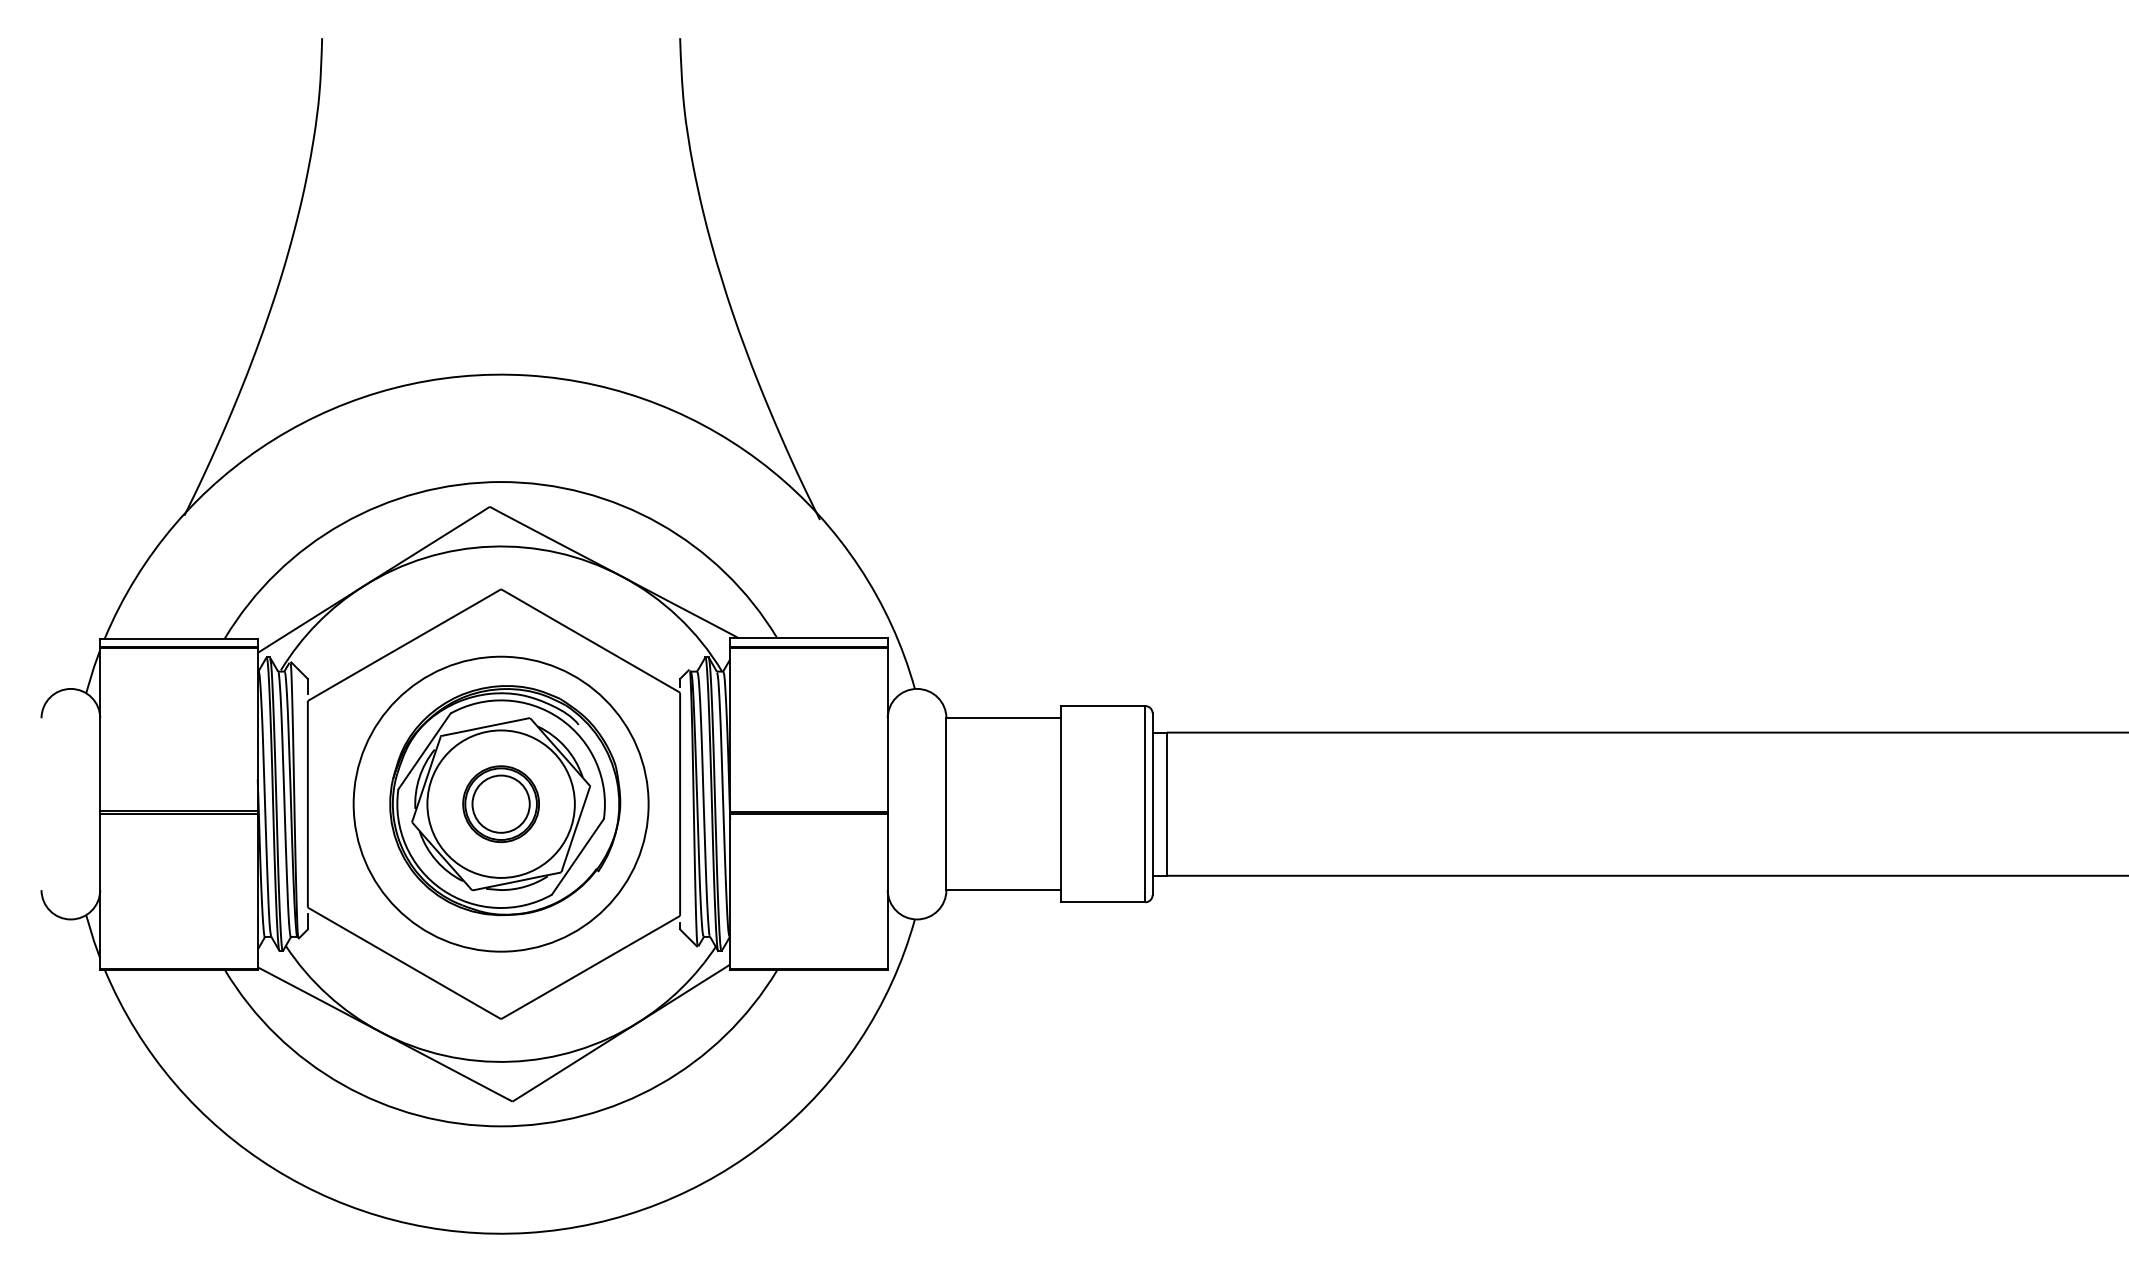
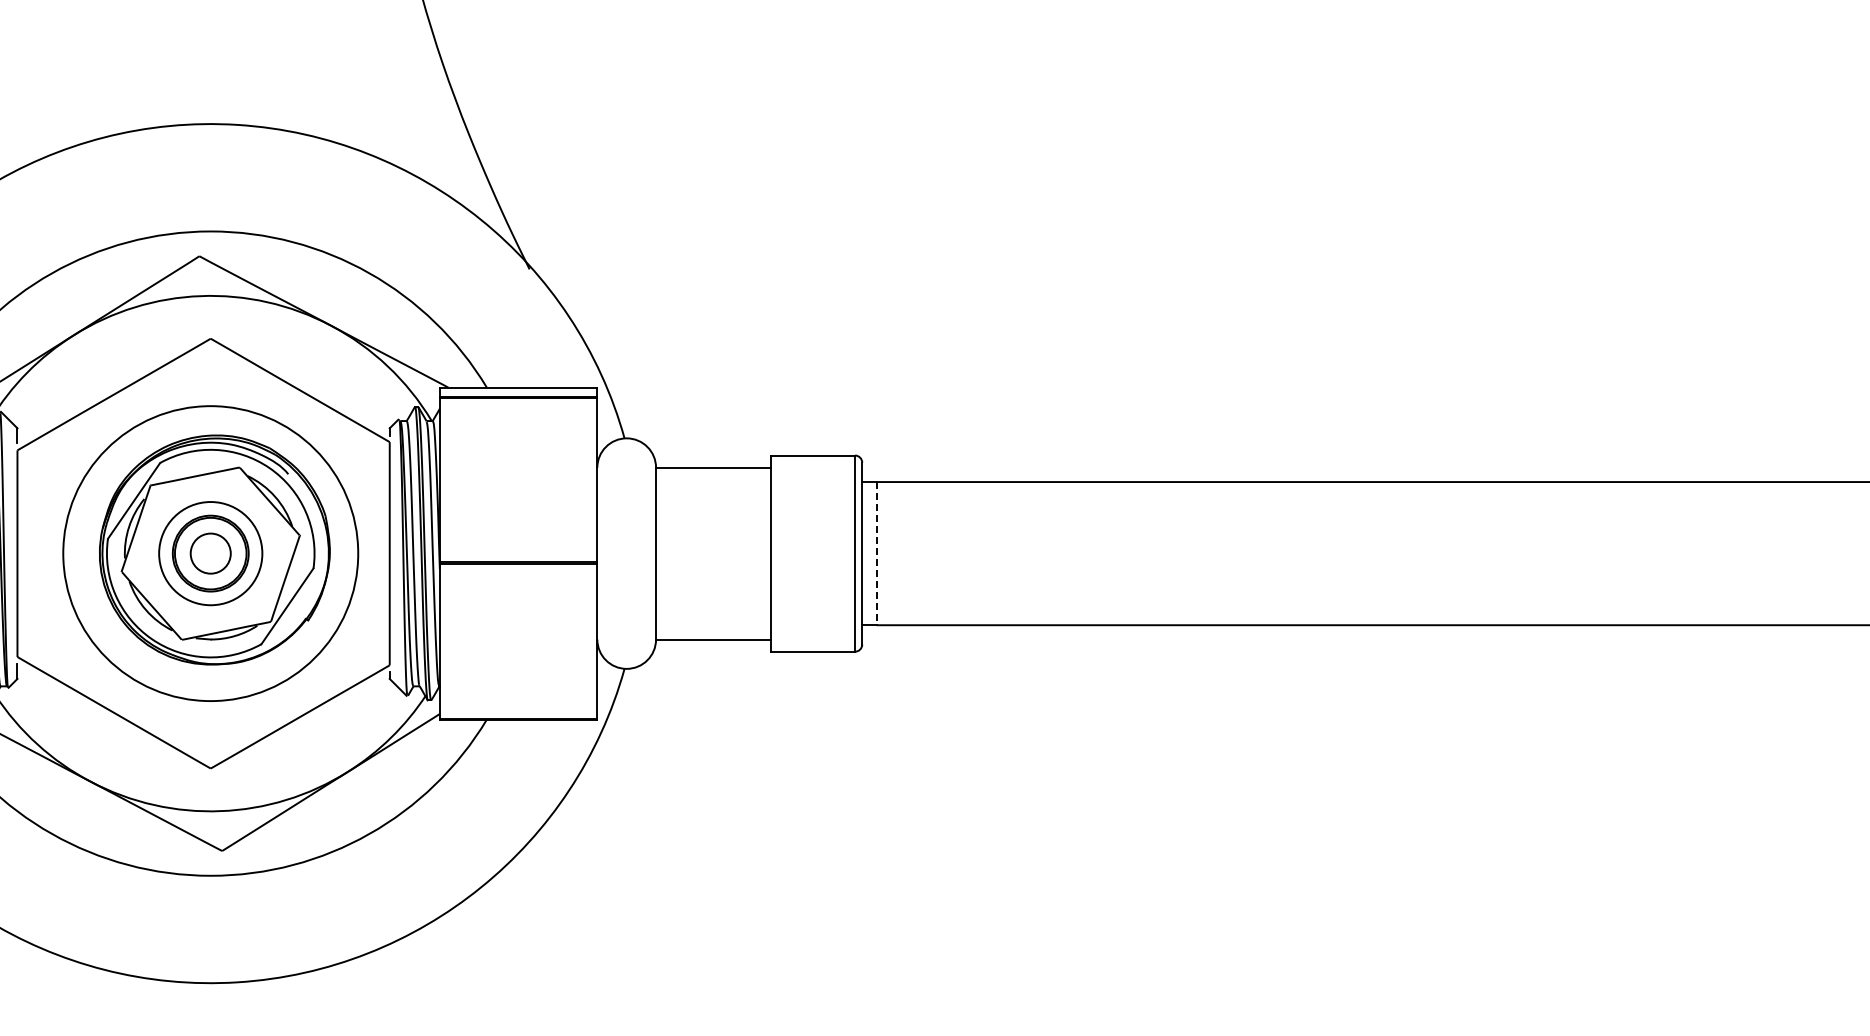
circle: (500, 803) -> (210, 552), size x0.7
circle: (500, 803) -> (210, 552), size x0.7
line: (1166, 804) -> (876, 553), solid -> dashed

